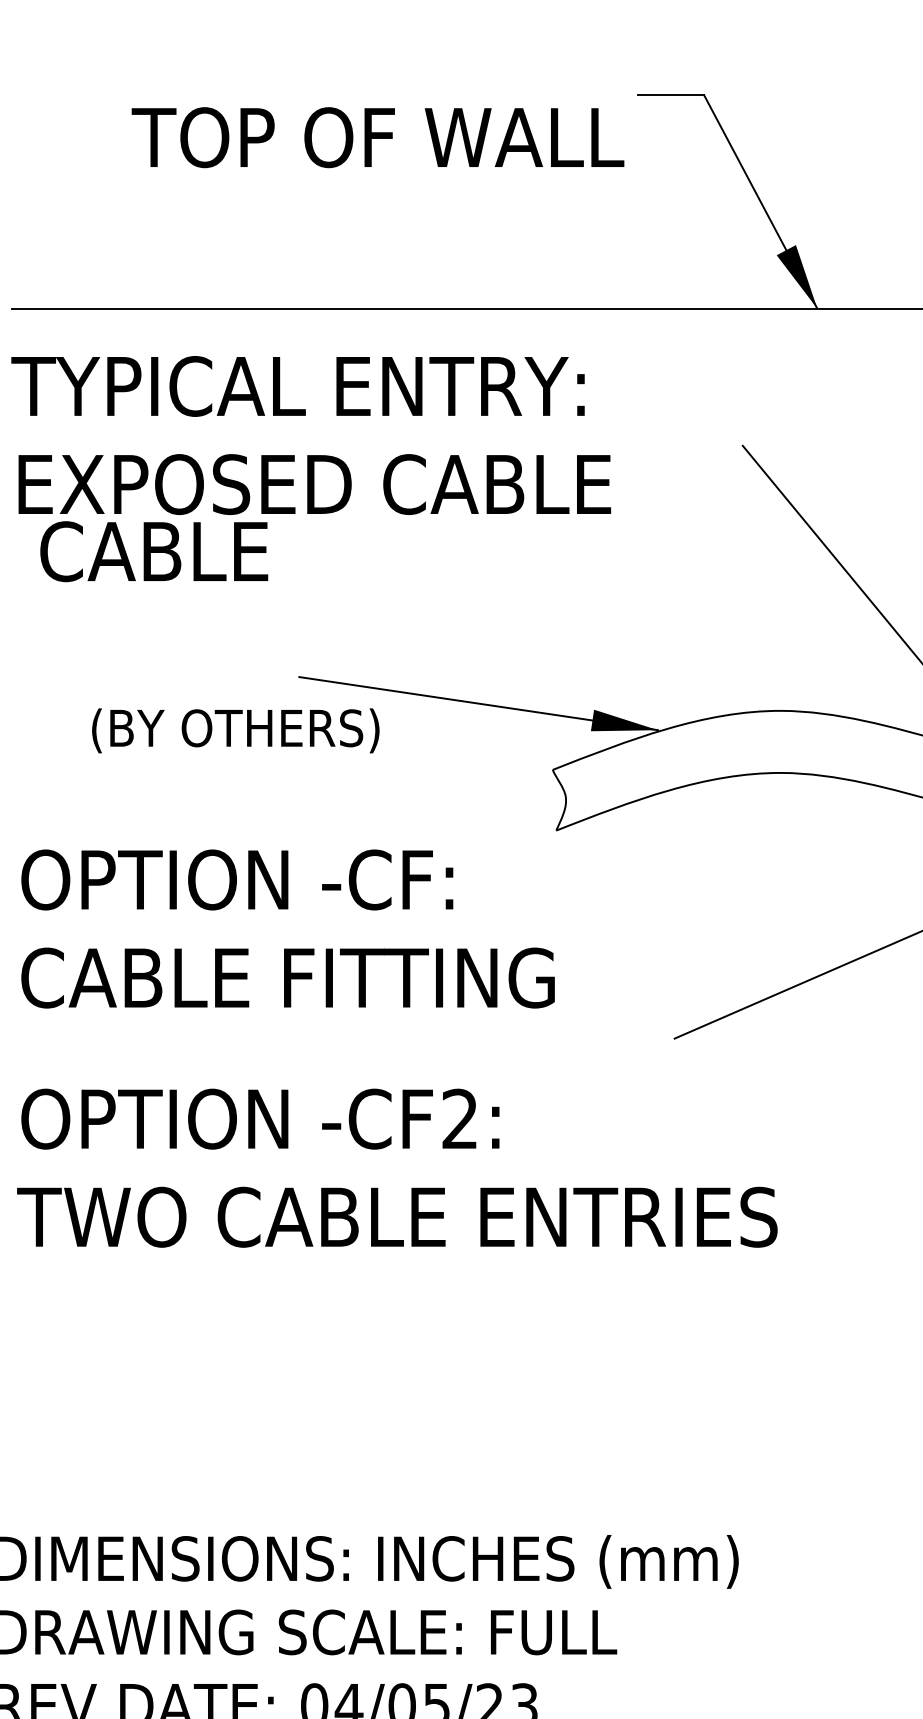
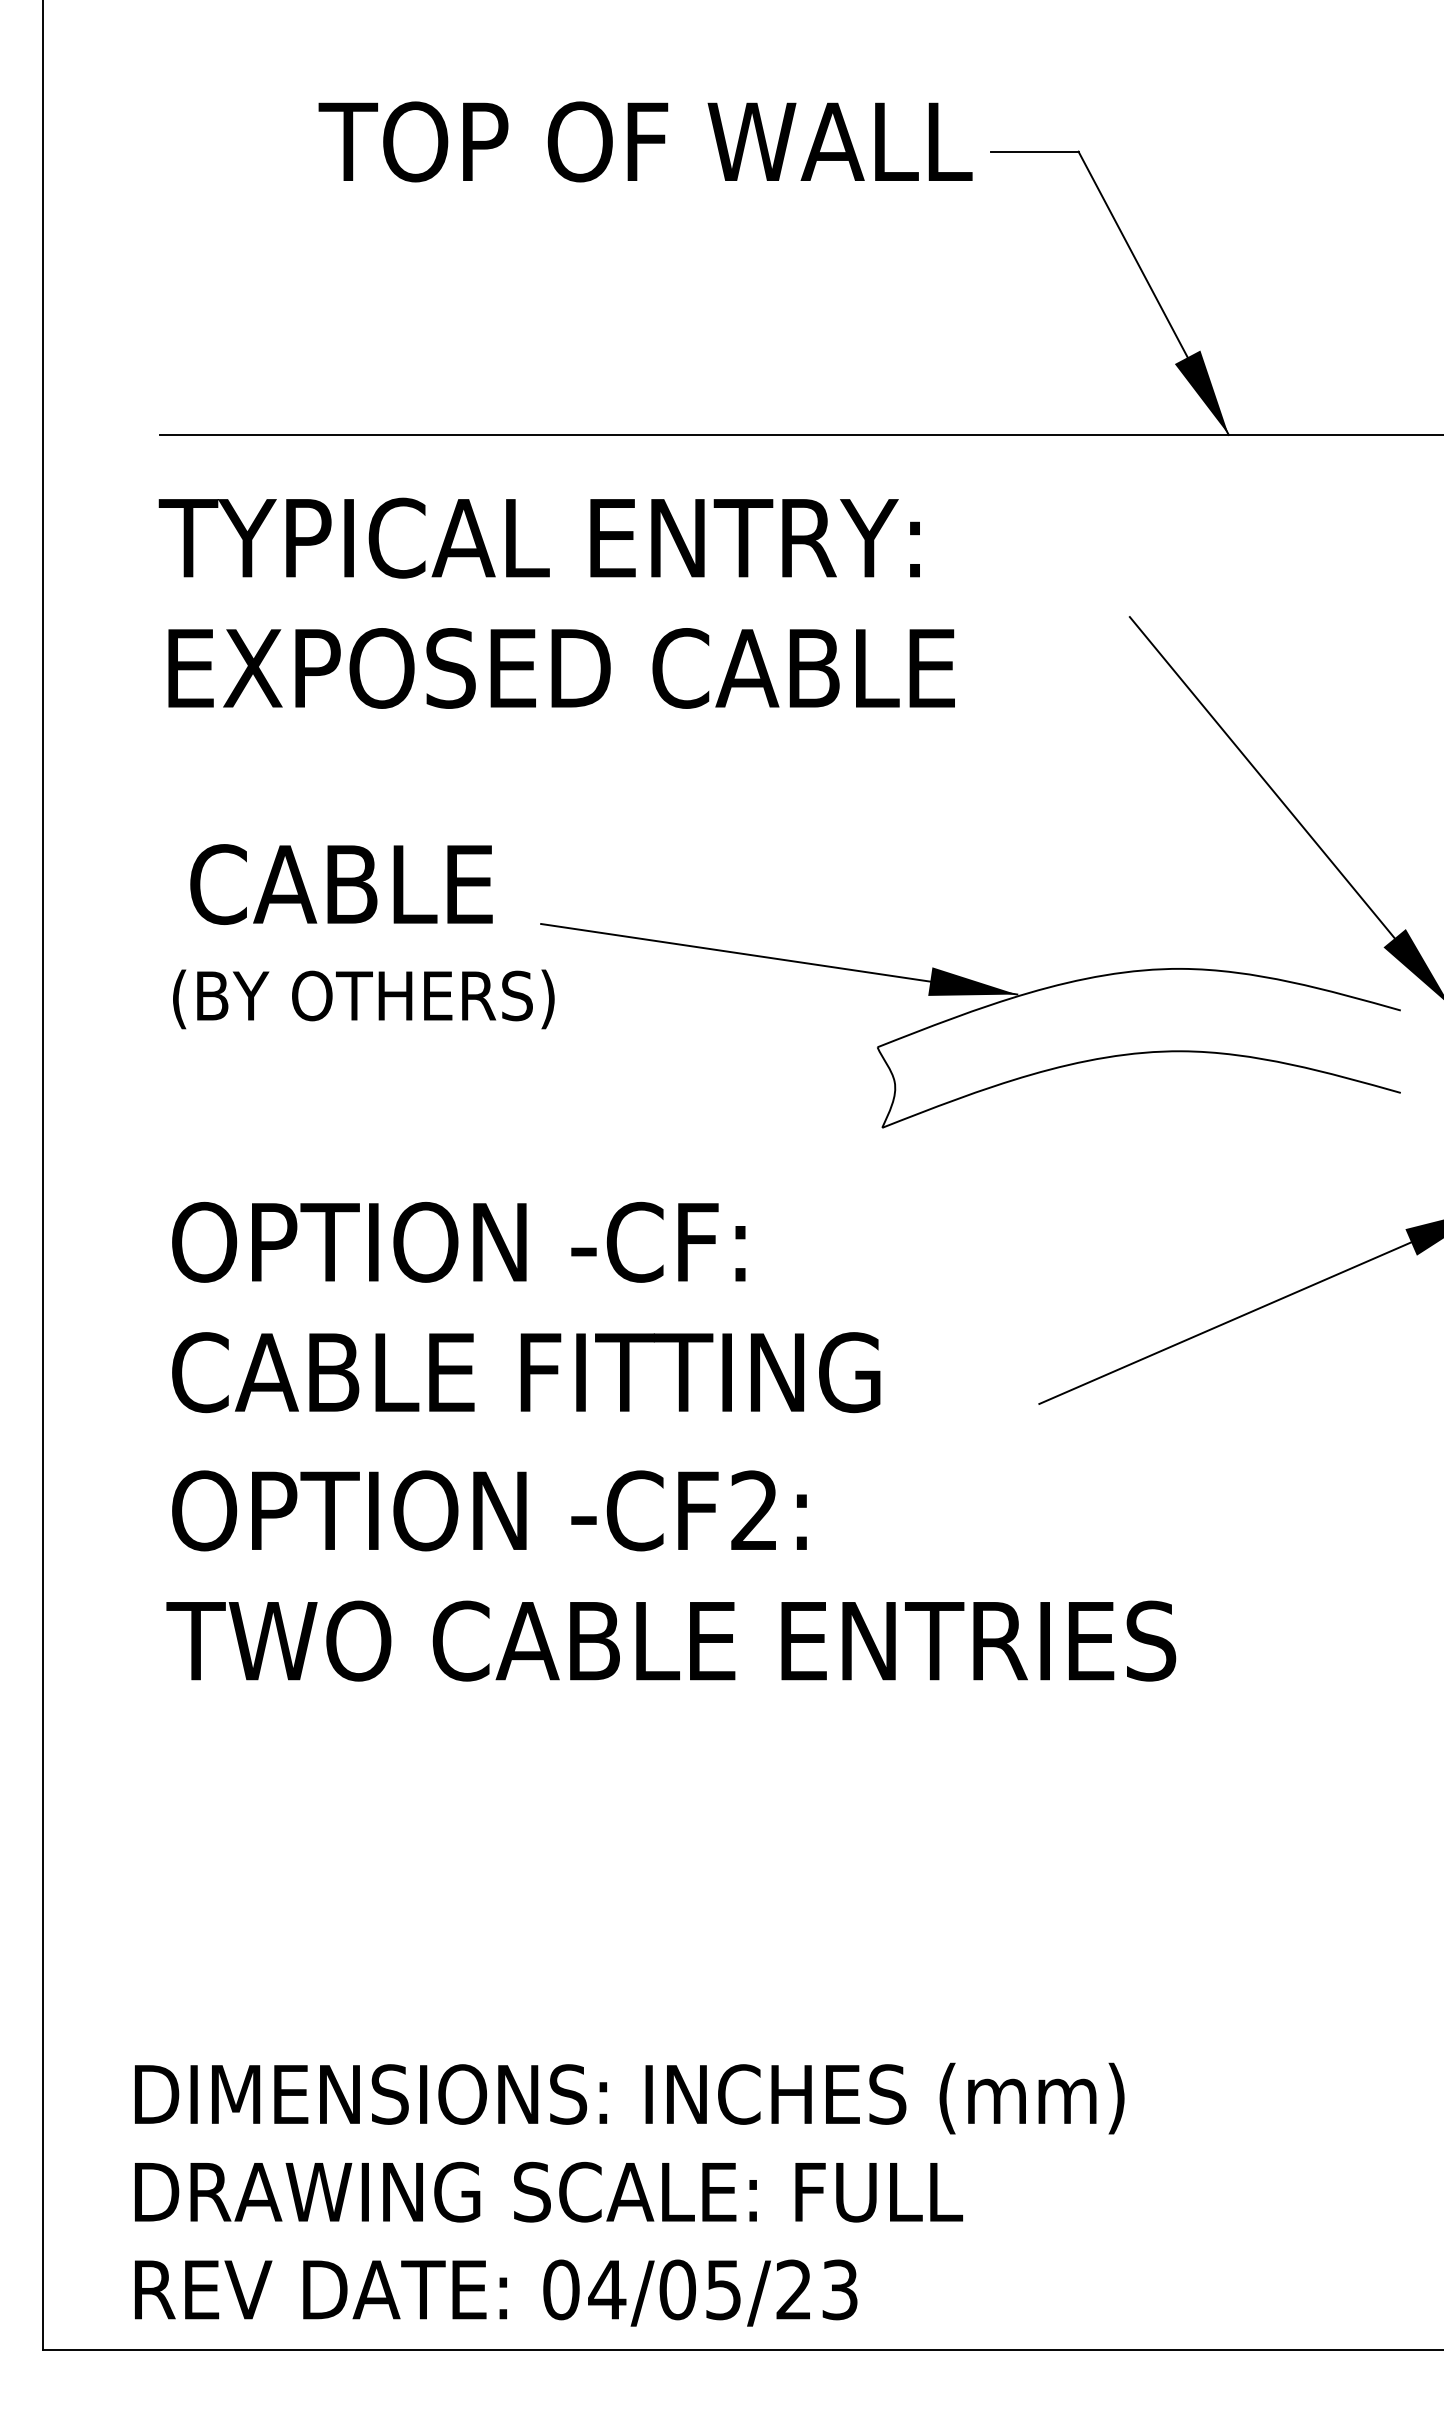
text: (377, 137) -> (645, 141), moved
text: (154, 551) -> (341, 884), moved
text: (235, 730) -> (363, 999), moved
text: (288, 929) -> (526, 1307), moved

